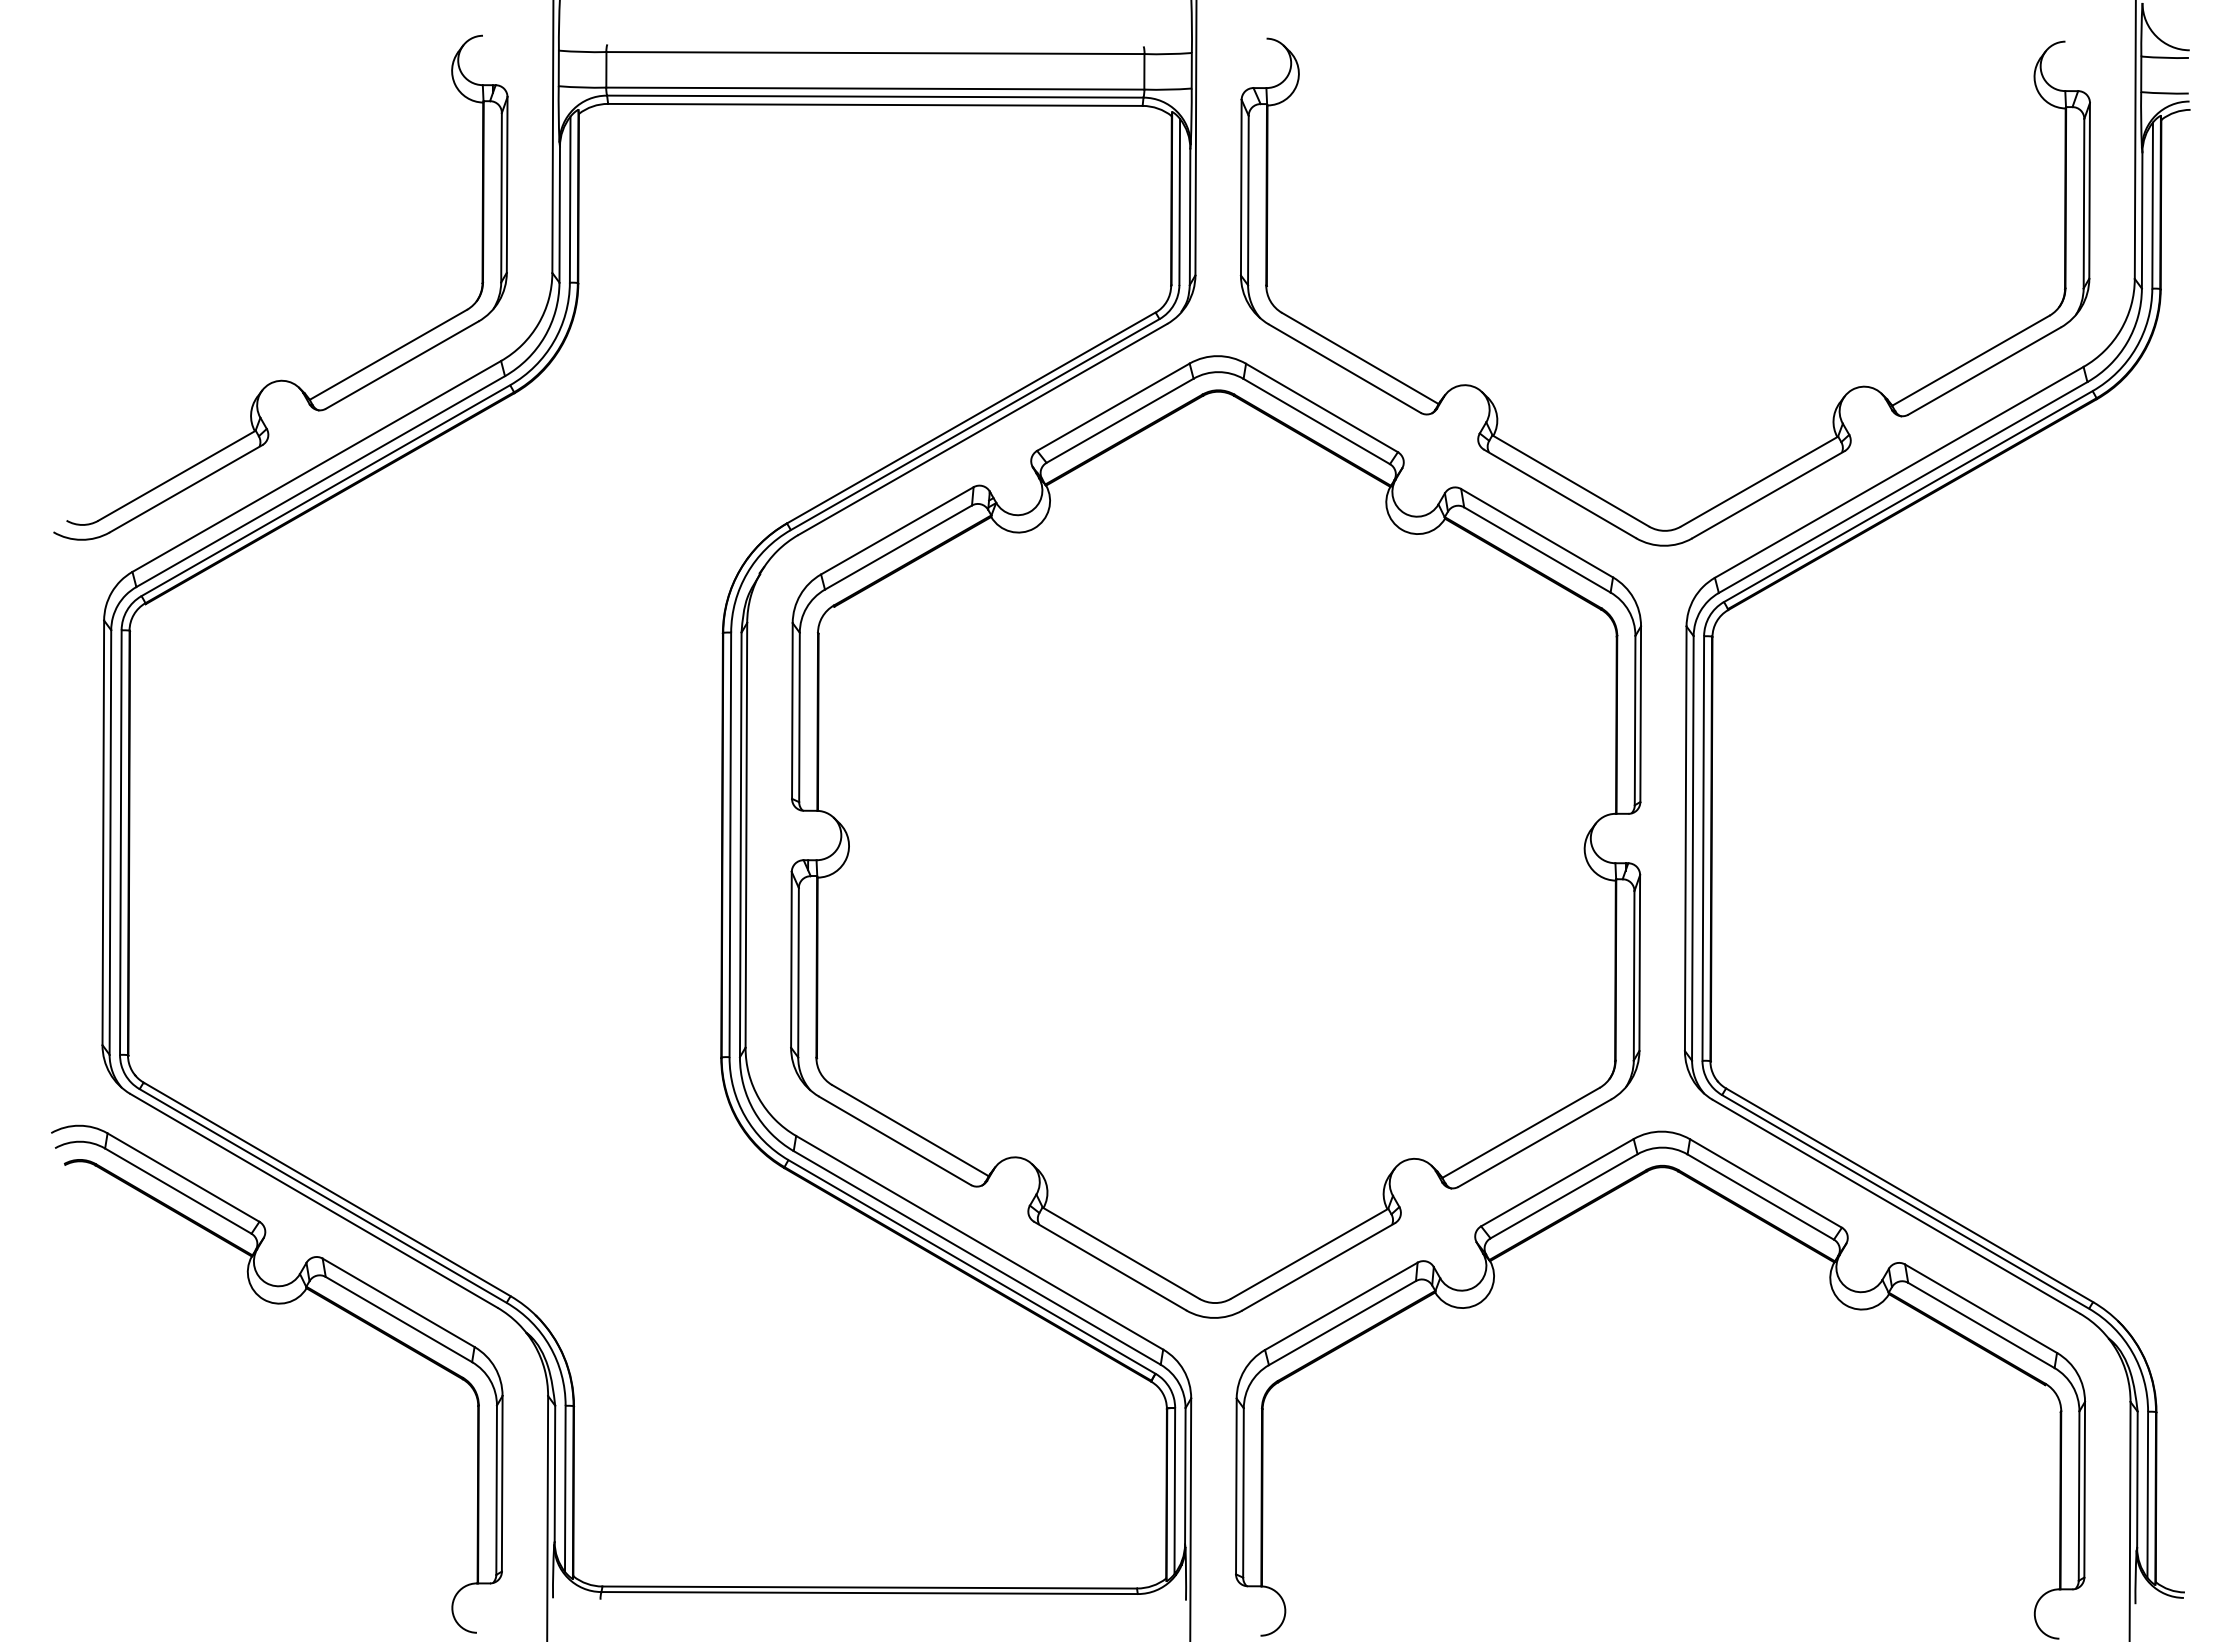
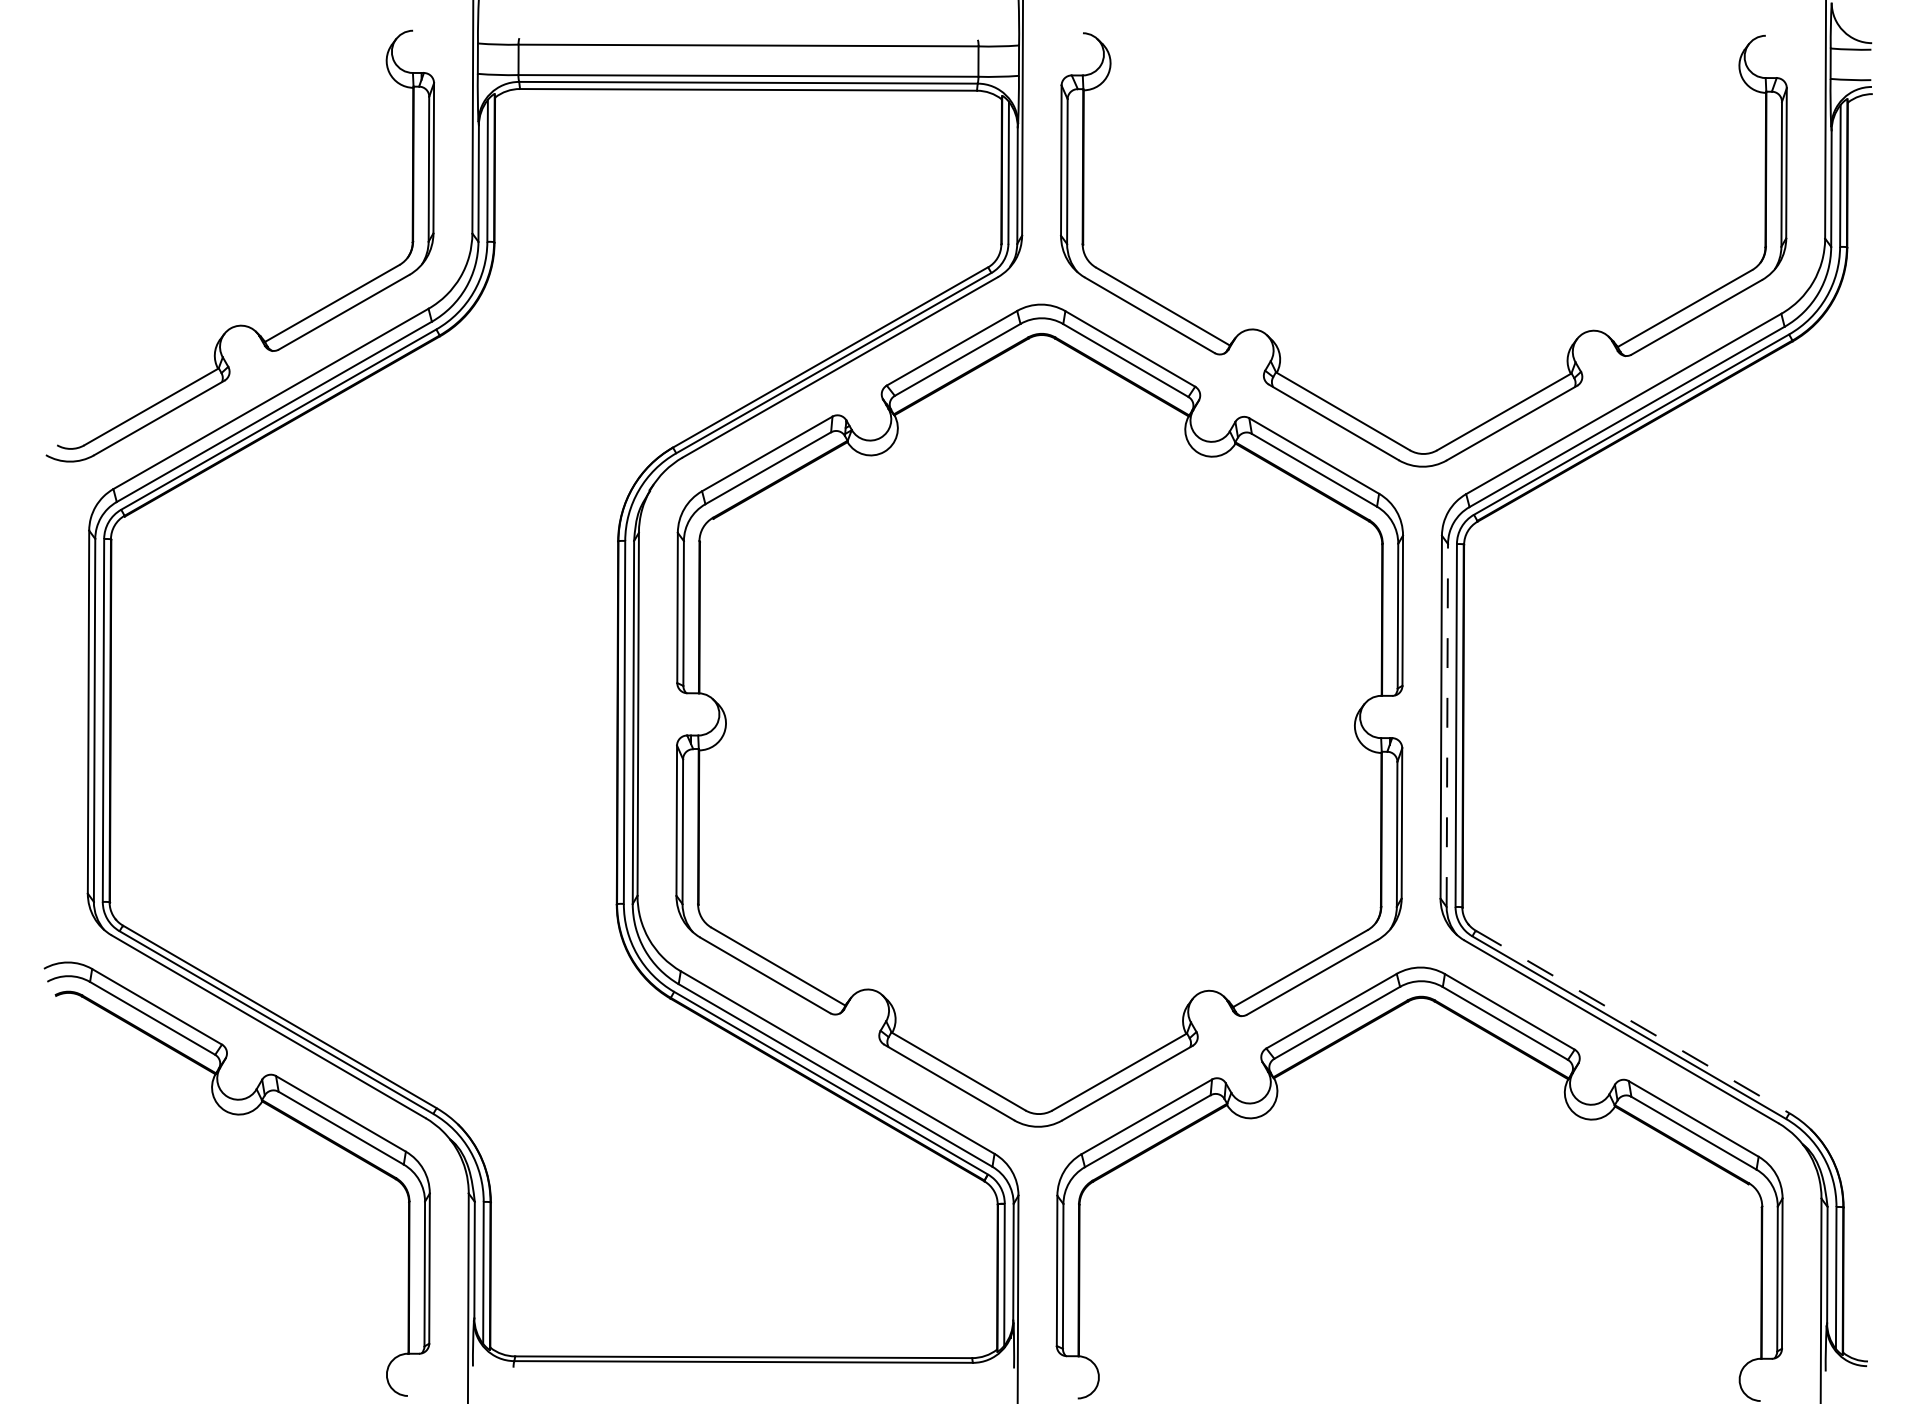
line: (1693, 847) -> (1447, 724), solid -> dashed
line: (1909, 1194) -> (1632, 1021), solid -> dashed

